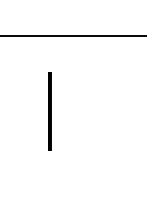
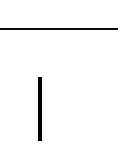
line: (49, 111) -> (39, 109), moved

